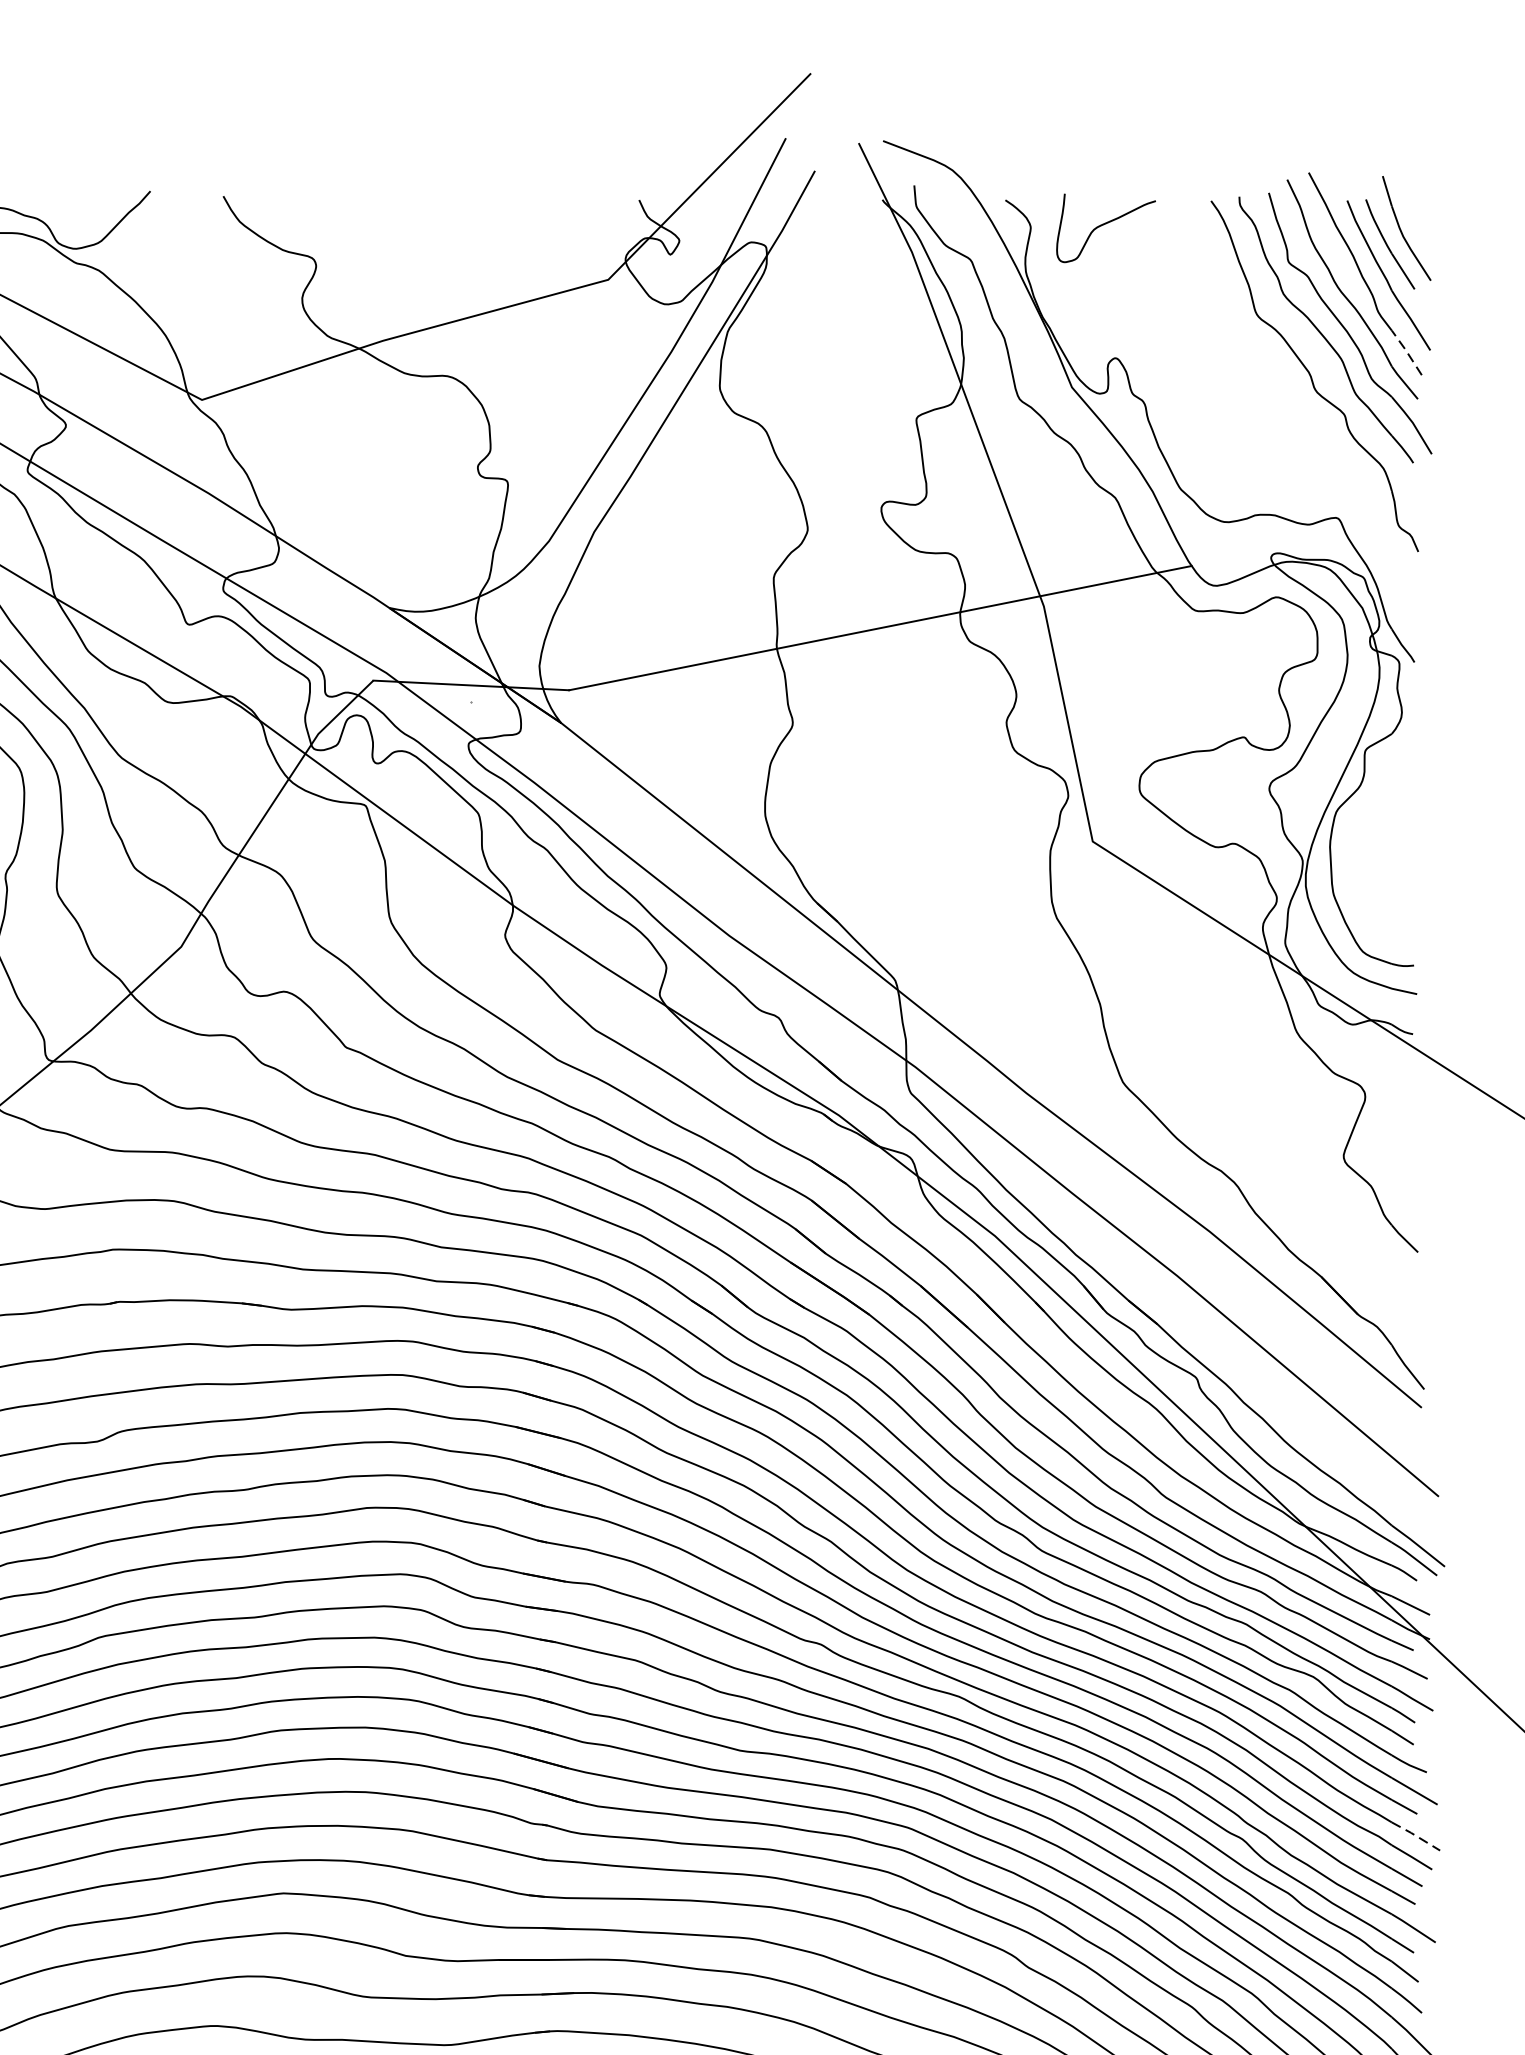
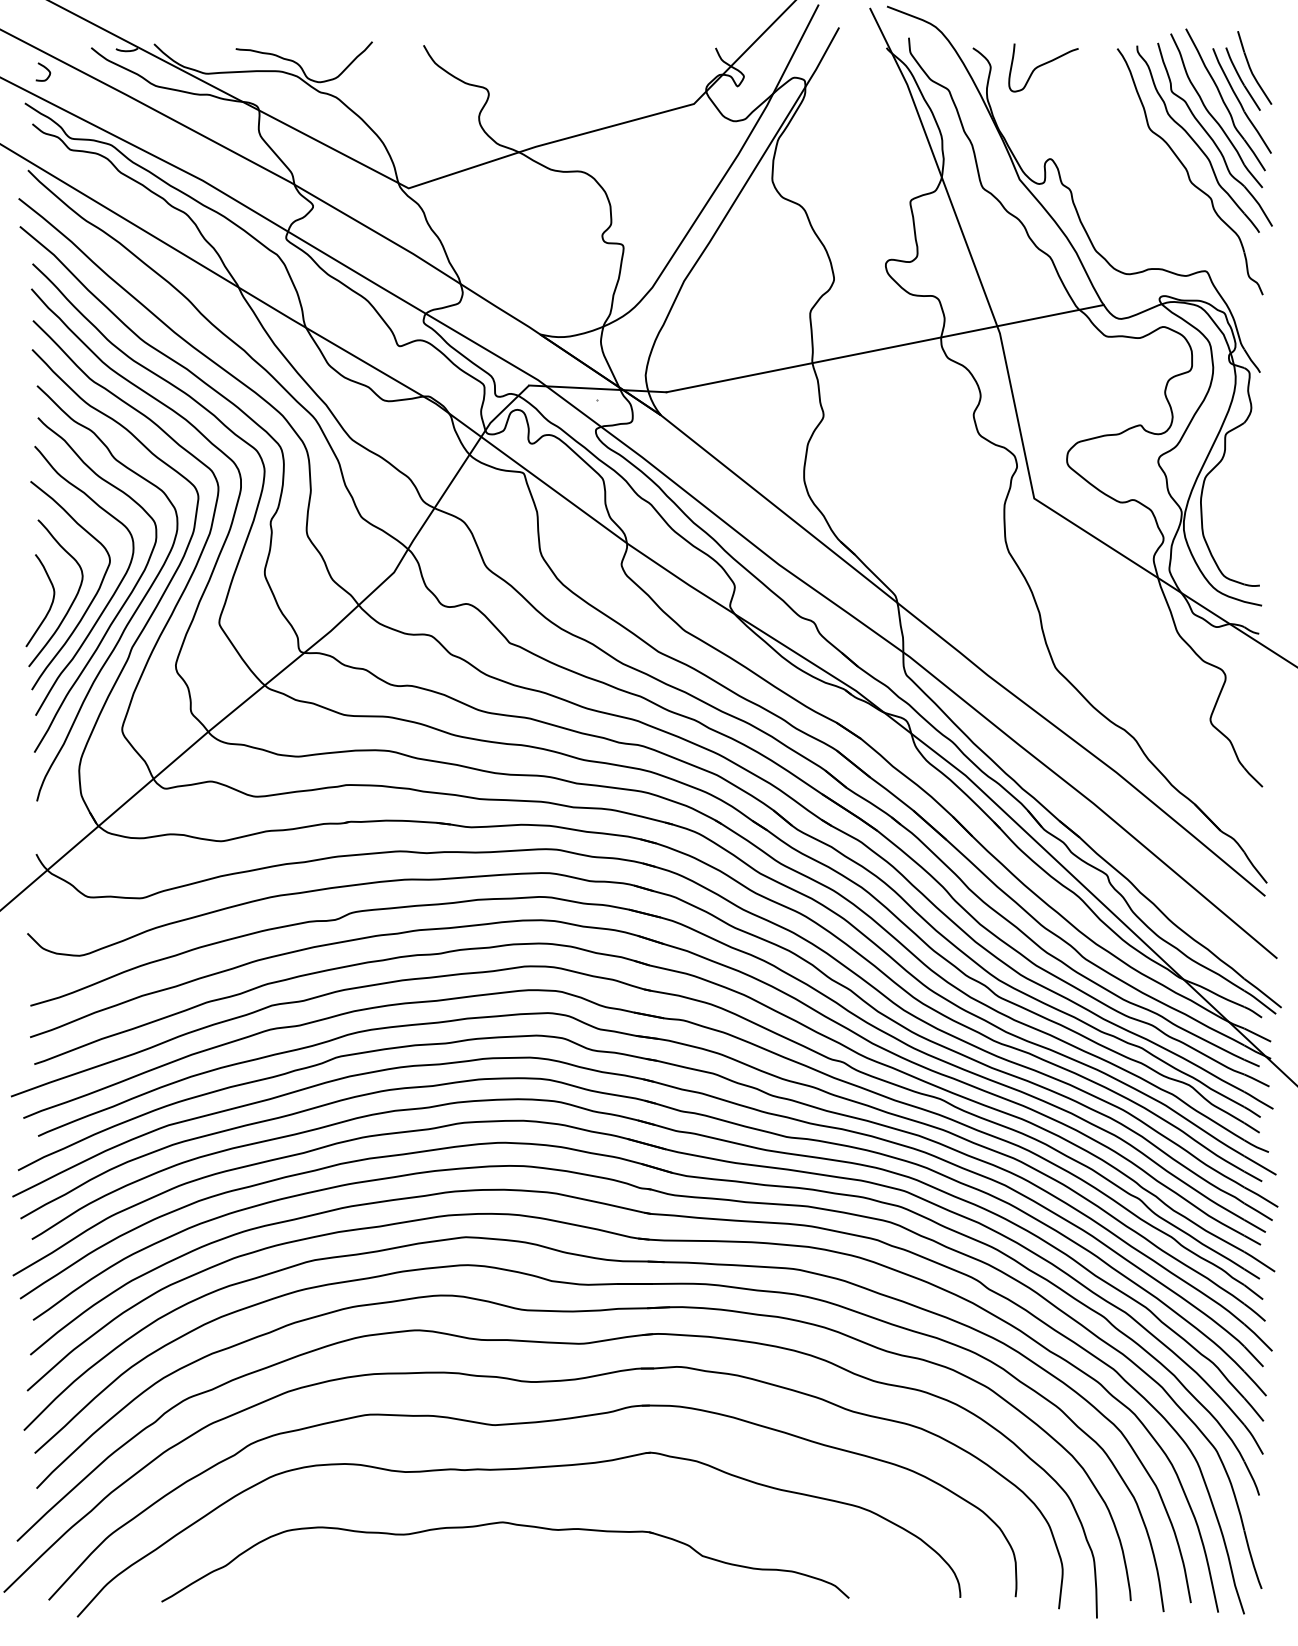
line: (1406, 351) -> (1254, 154), dashed -> solid
line: (1416, 1835) -> (1261, 1196), dashed -> solid

